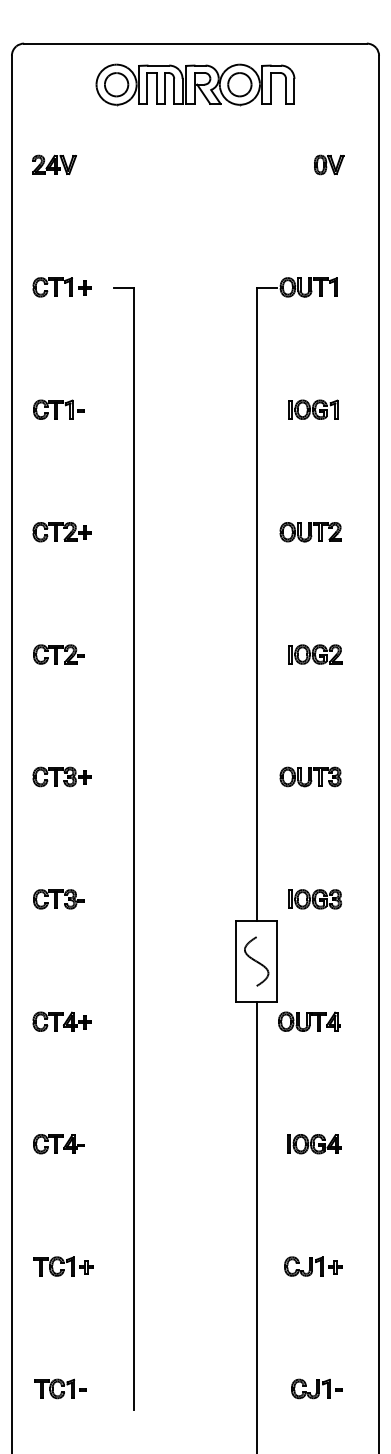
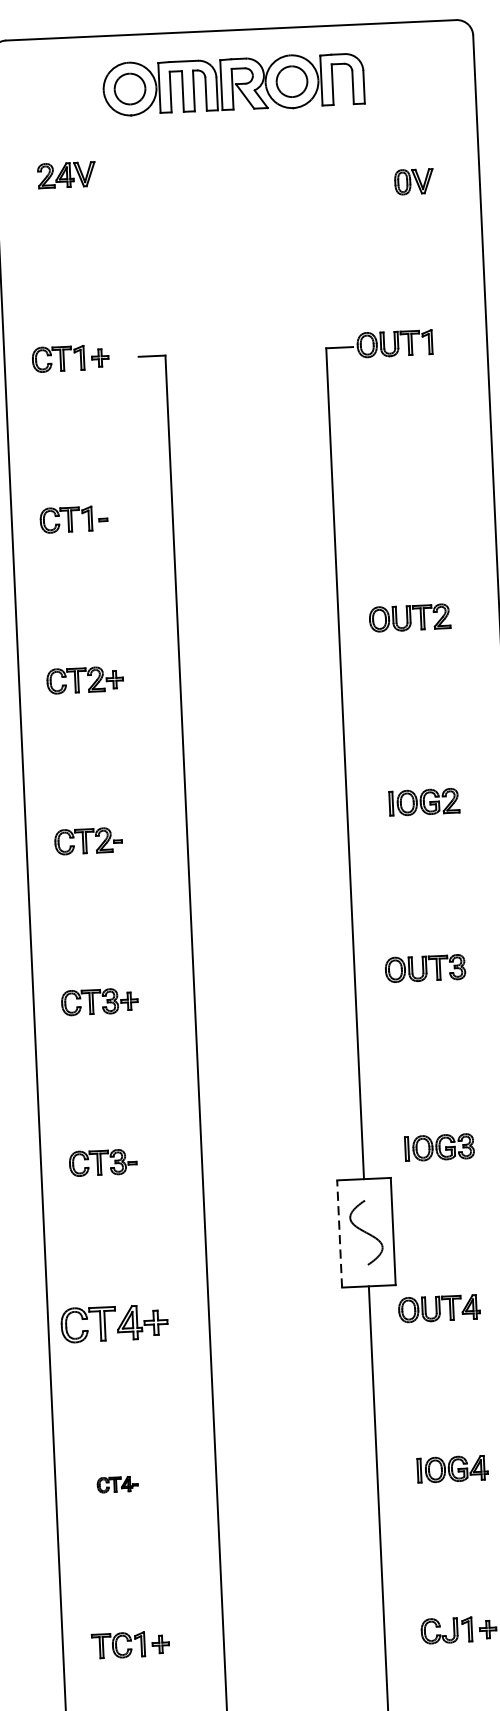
part: (54, 164) -> (66, 174), moved
part: (313, 409) -> (408, 504), removed
part: (310, 532) -> (409, 618), moved
part: (315, 654) -> (424, 802), moved
part: (310, 776) -> (425, 967), moved
line: (236, 961) -> (339, 1233), solid -> dashed
part: (61, 1021) -> (113, 1323), size x1.4
part: (58, 1144) -> (116, 1484), size x0.6

